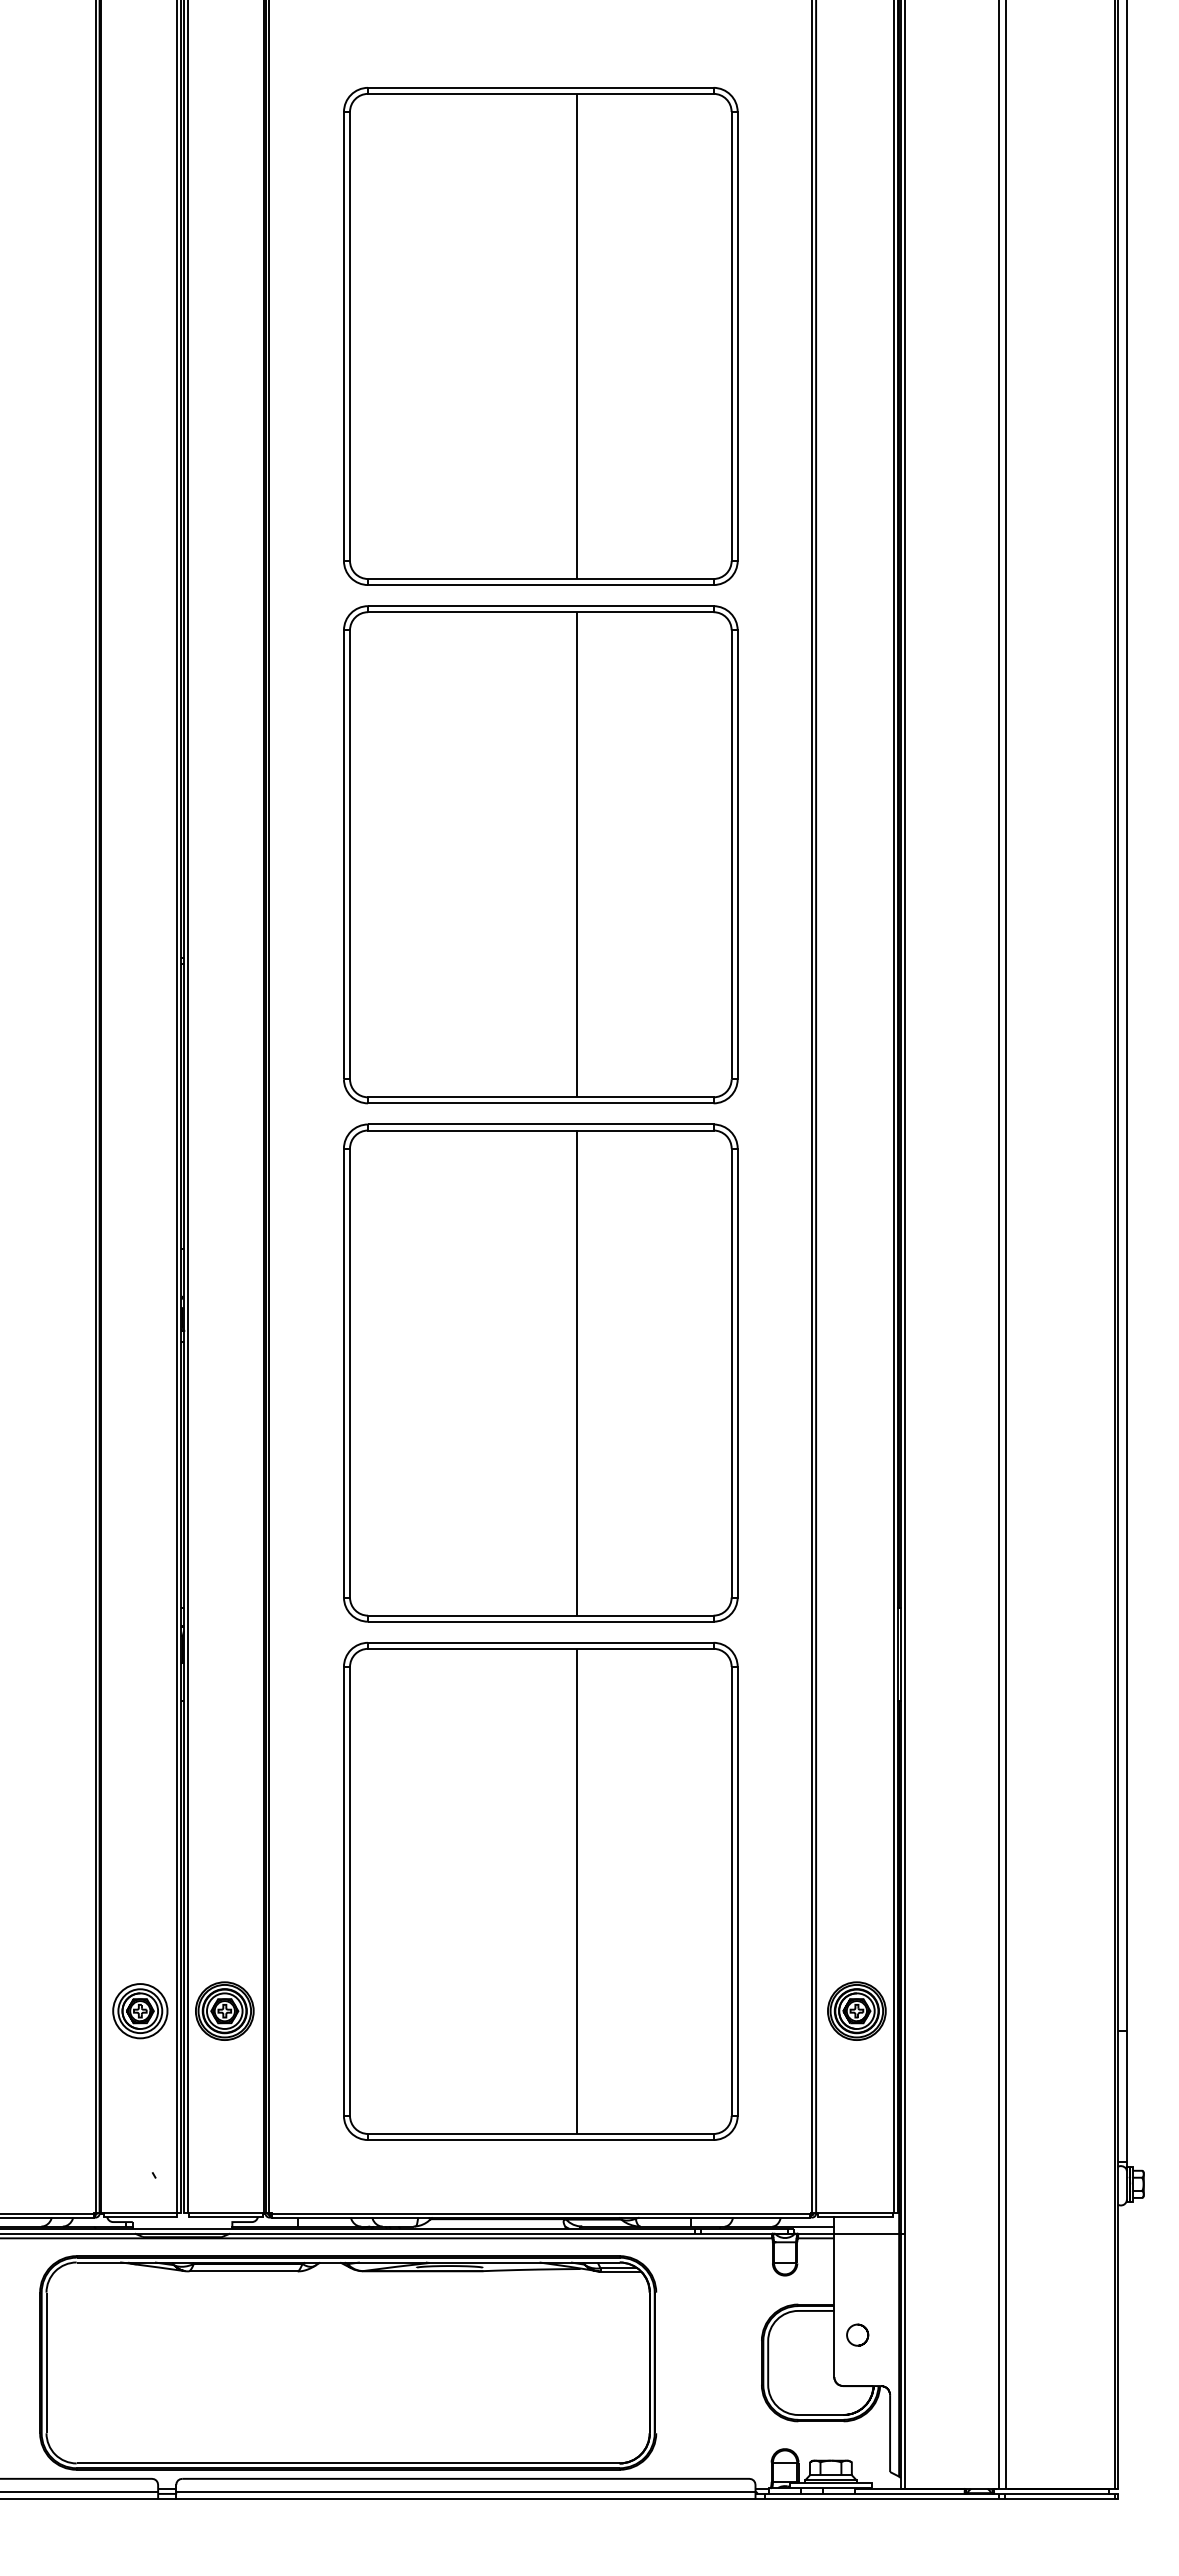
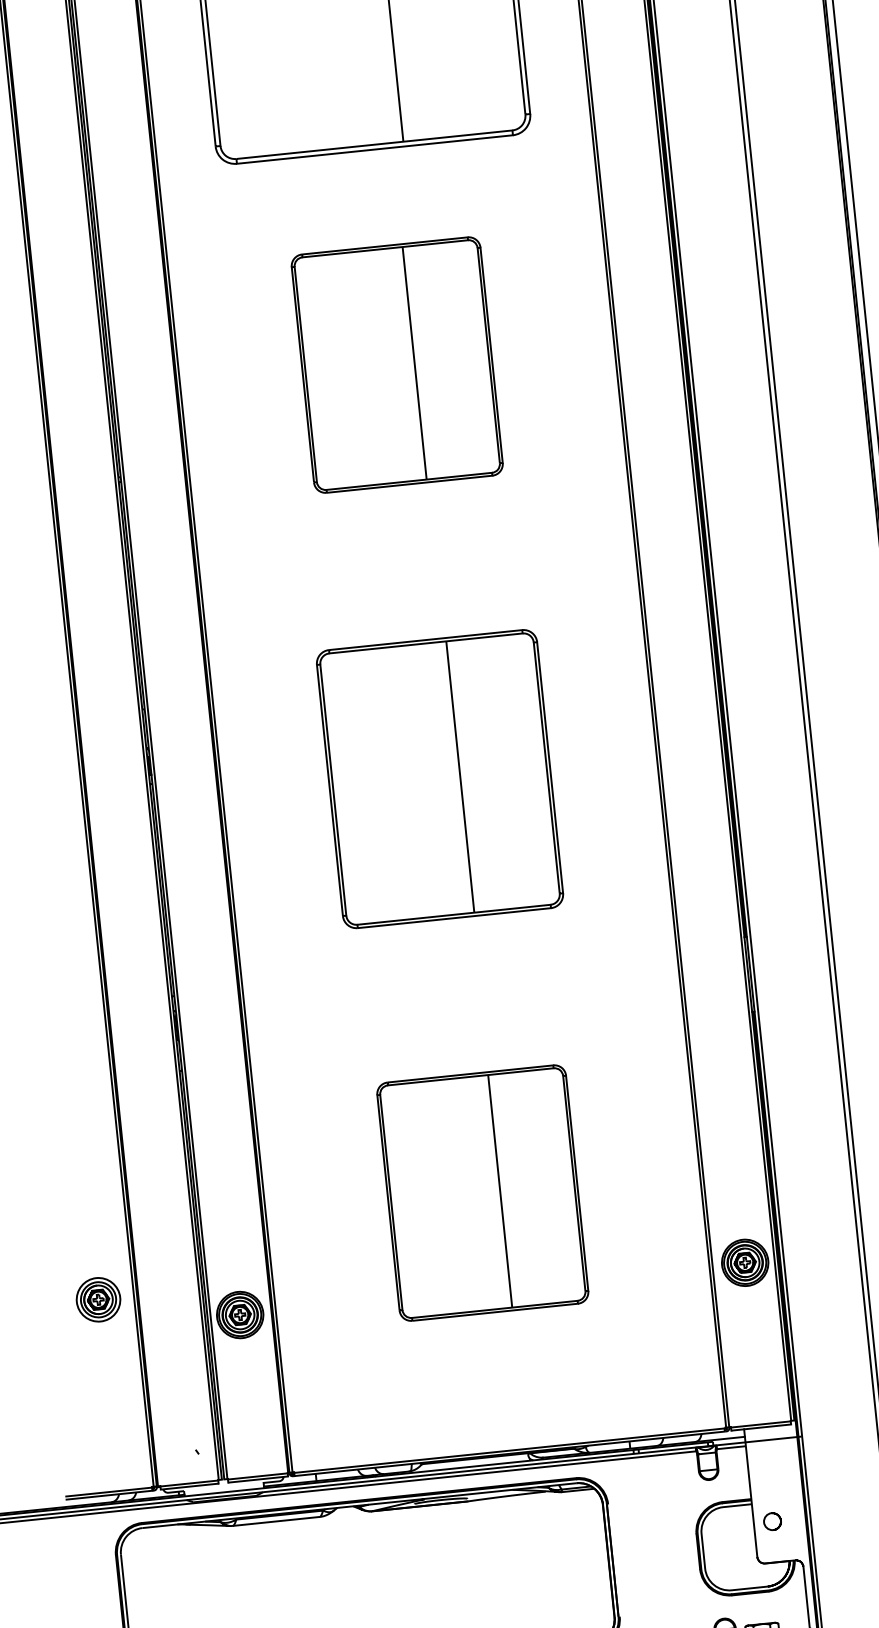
part: (540, 854) -> (396, 364), size x0.6
part: (540, 1372) -> (439, 778), size x0.7
part: (540, 1890) -> (482, 1192), size x0.6
part: (140, 2011) -> (98, 1300), moved

